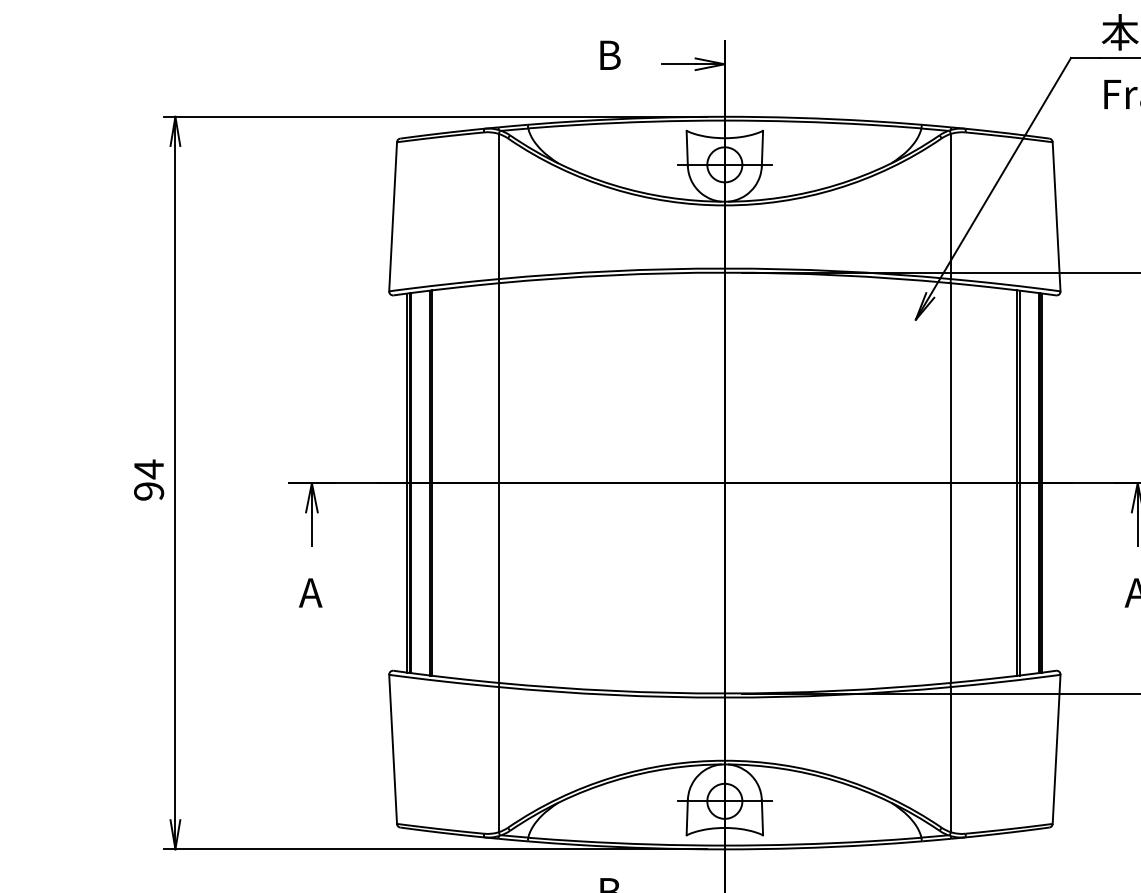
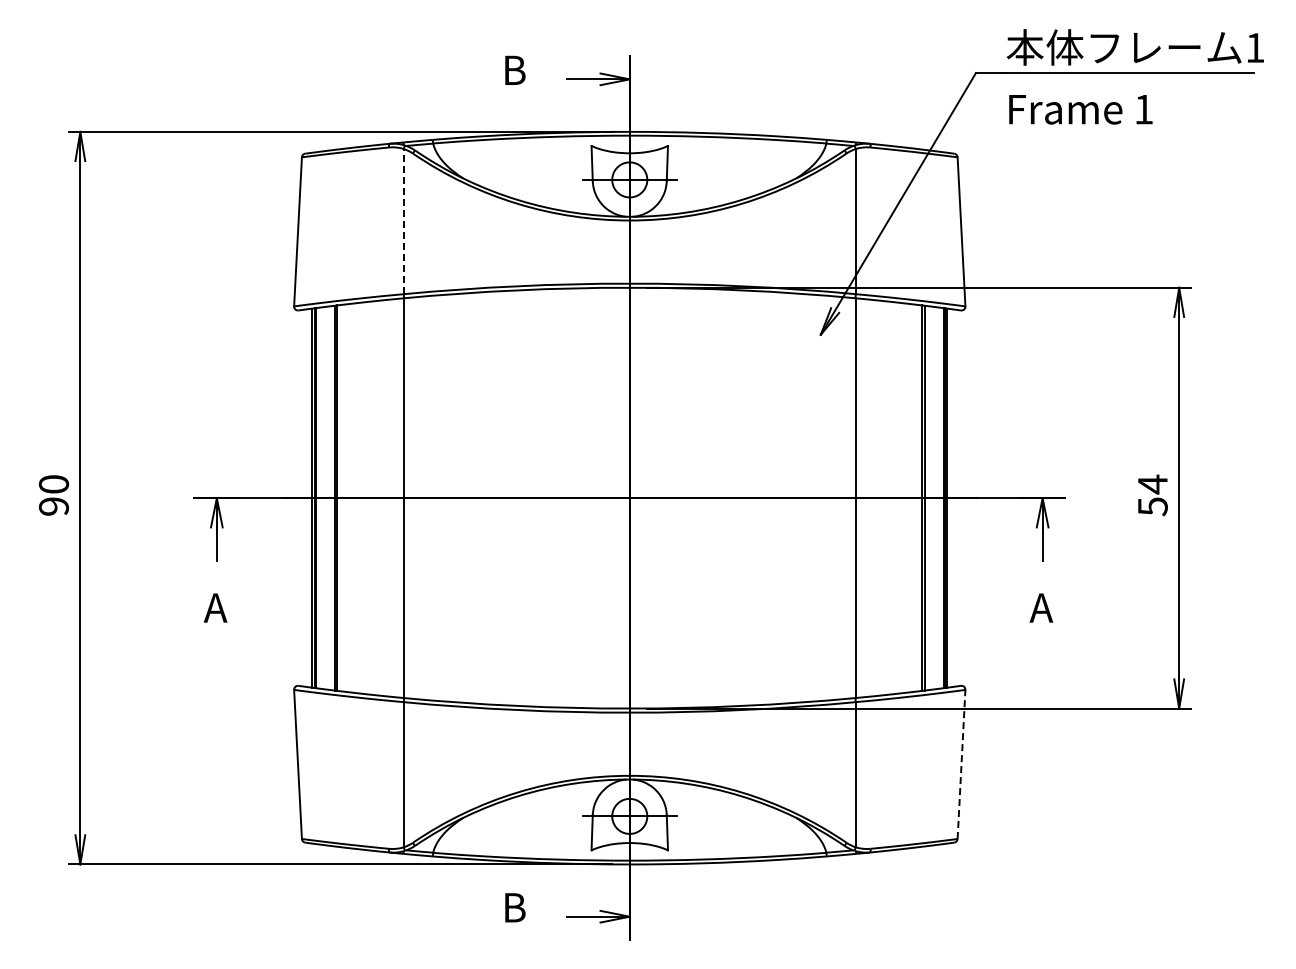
line: (498, 206) -> (403, 221), solid -> dashed
text: (148, 469) -> (53, 484), 94 -> 90
line: (1056, 749) -> (961, 764), solid -> dashed

